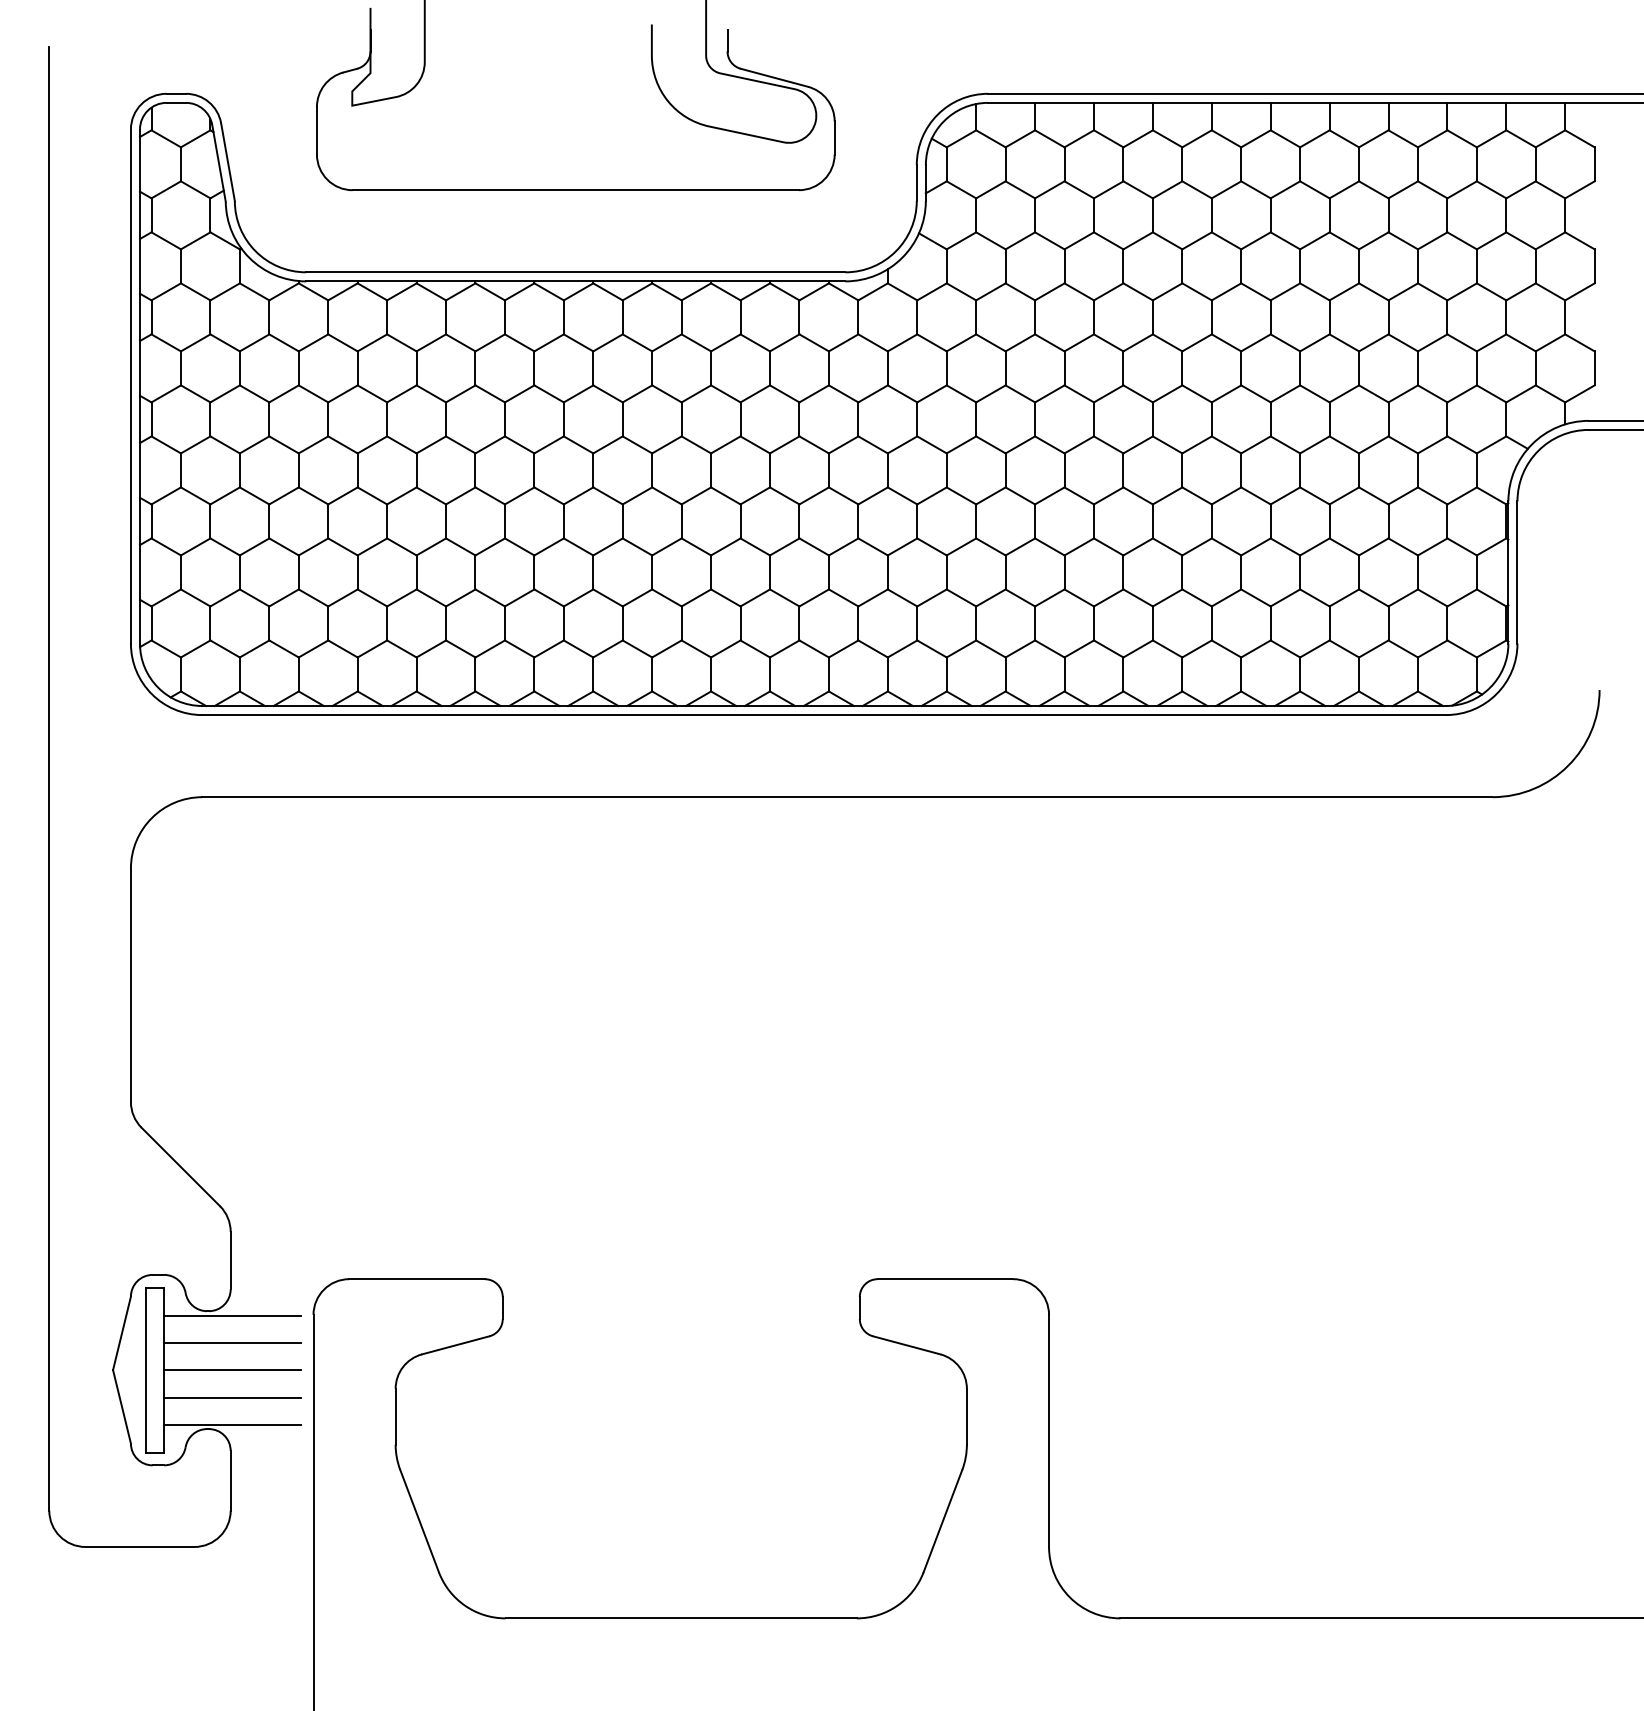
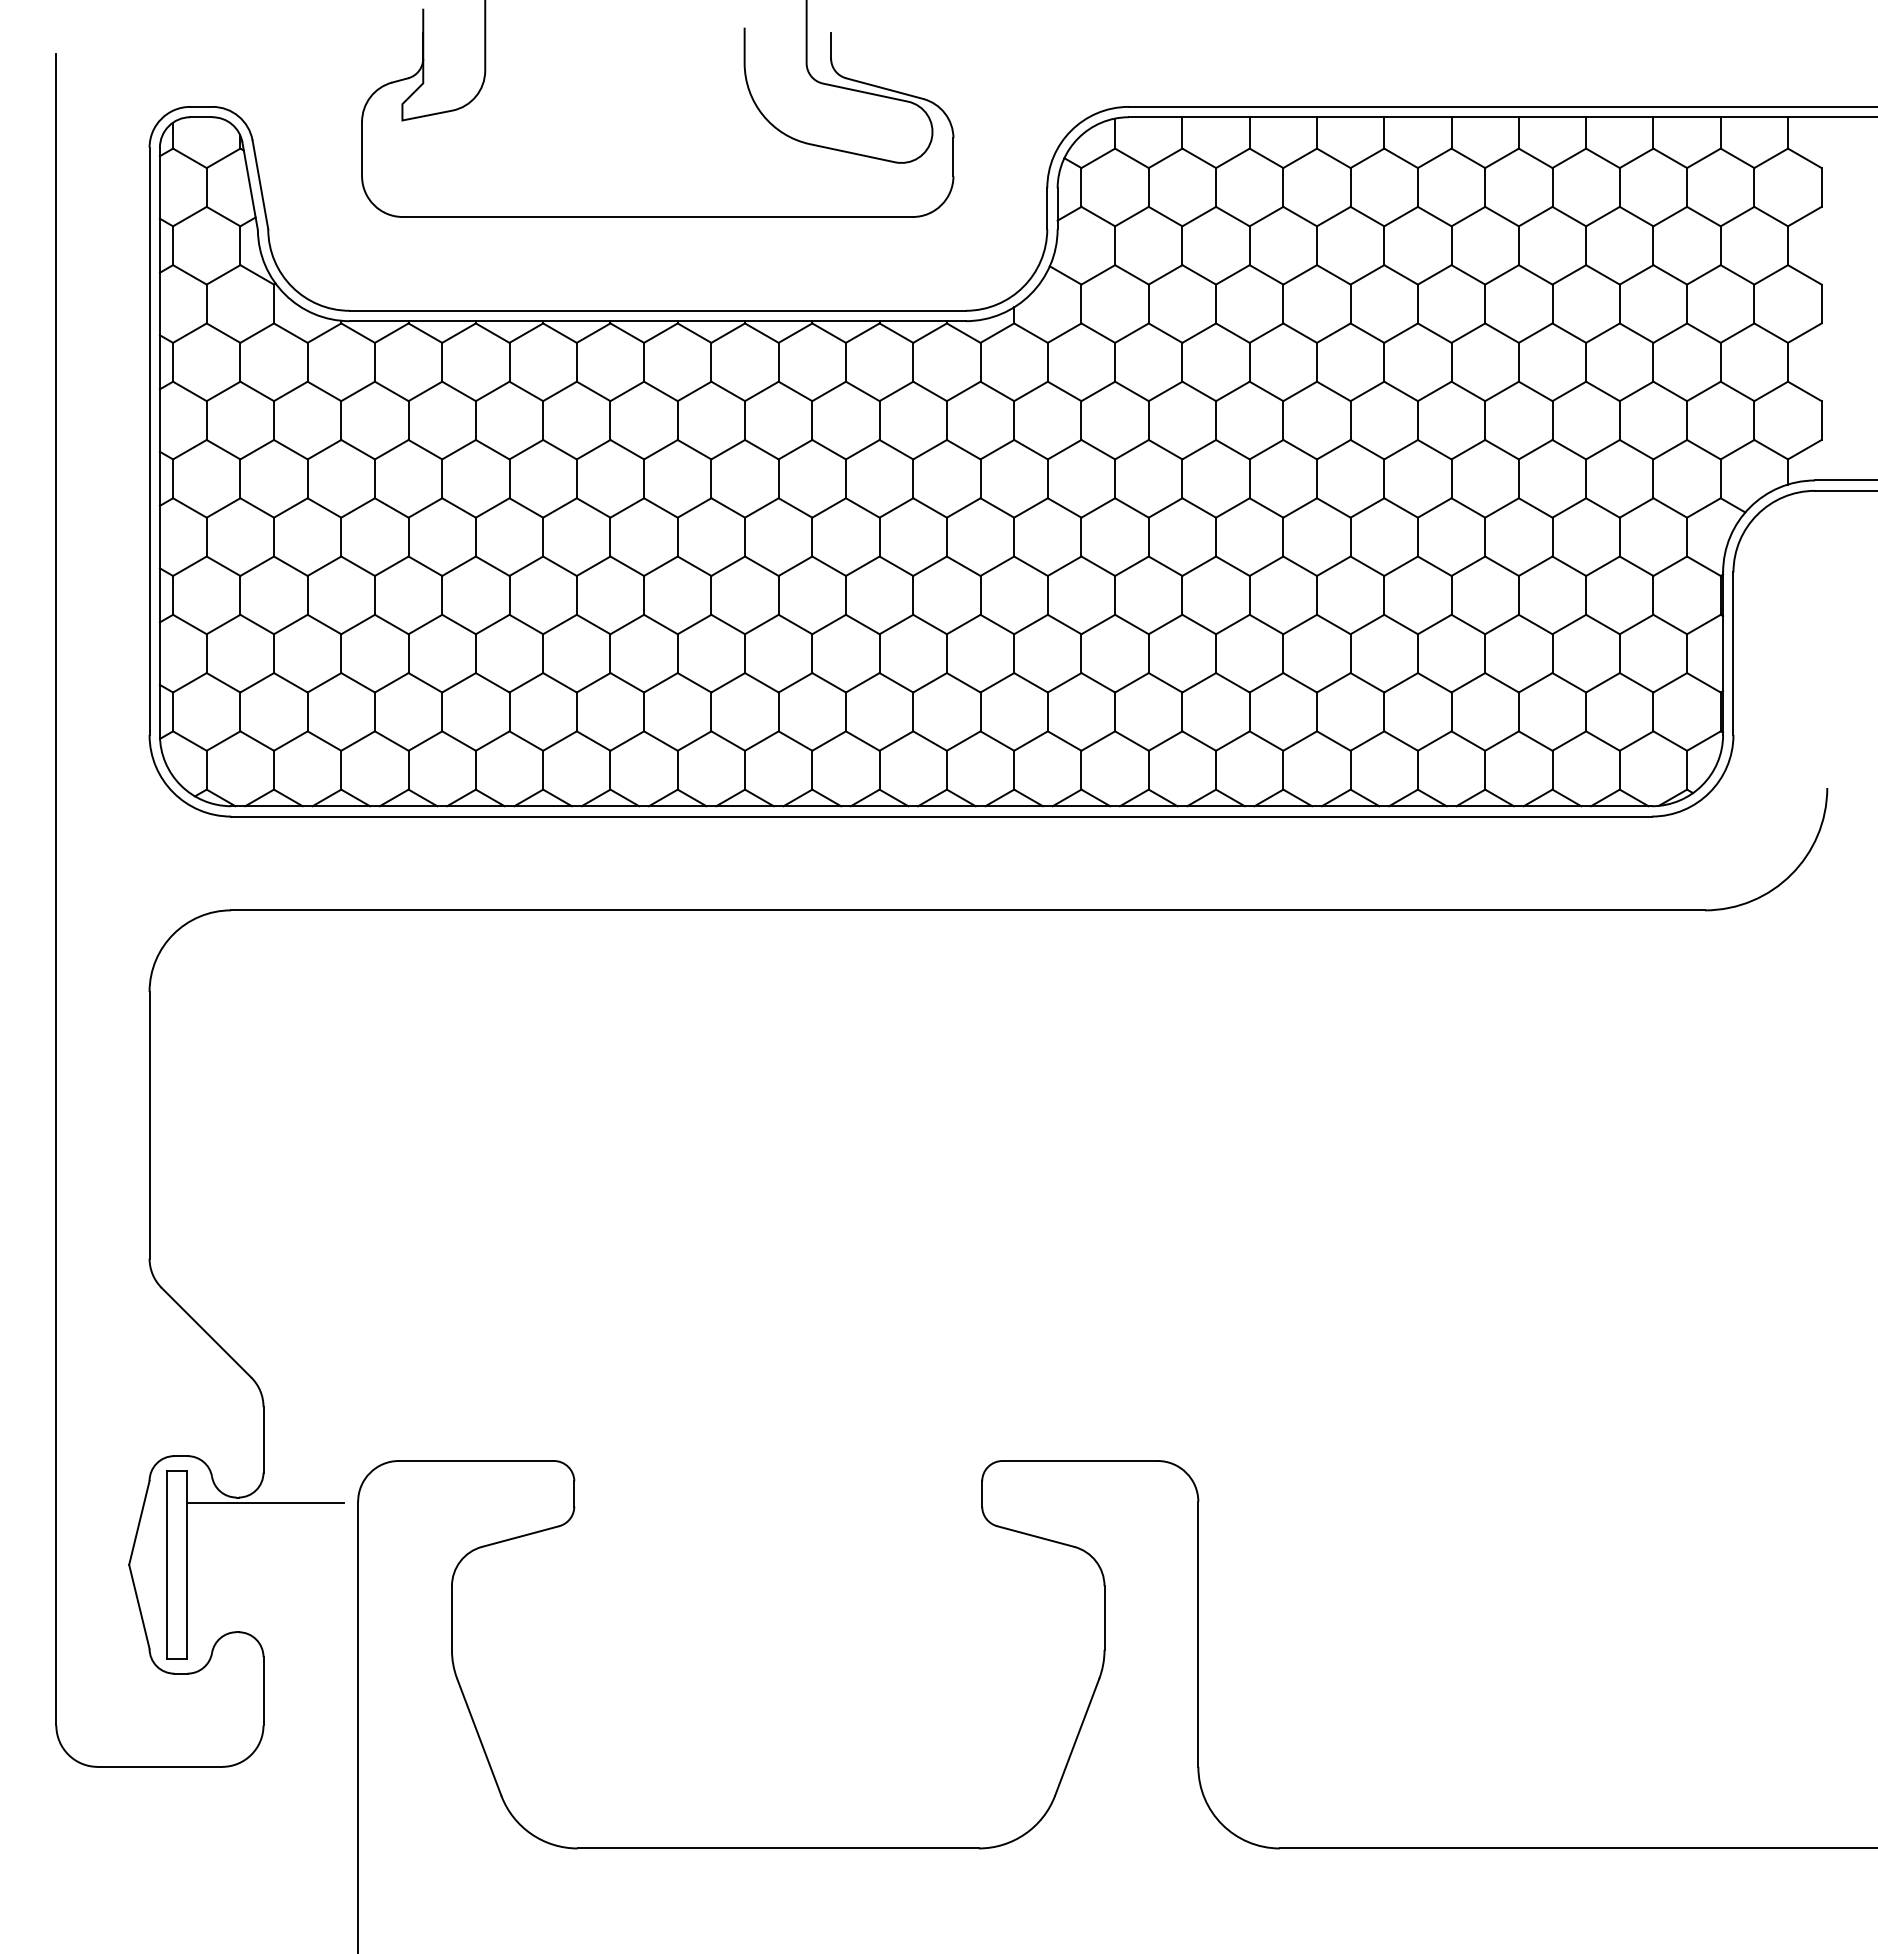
line: (232, 1343) -> (265, 1534), removed
line: (232, 1370) -> (265, 1565), removed
line: (232, 1397) -> (265, 1596), removed
line: (232, 1424) -> (265, 1627), removed

